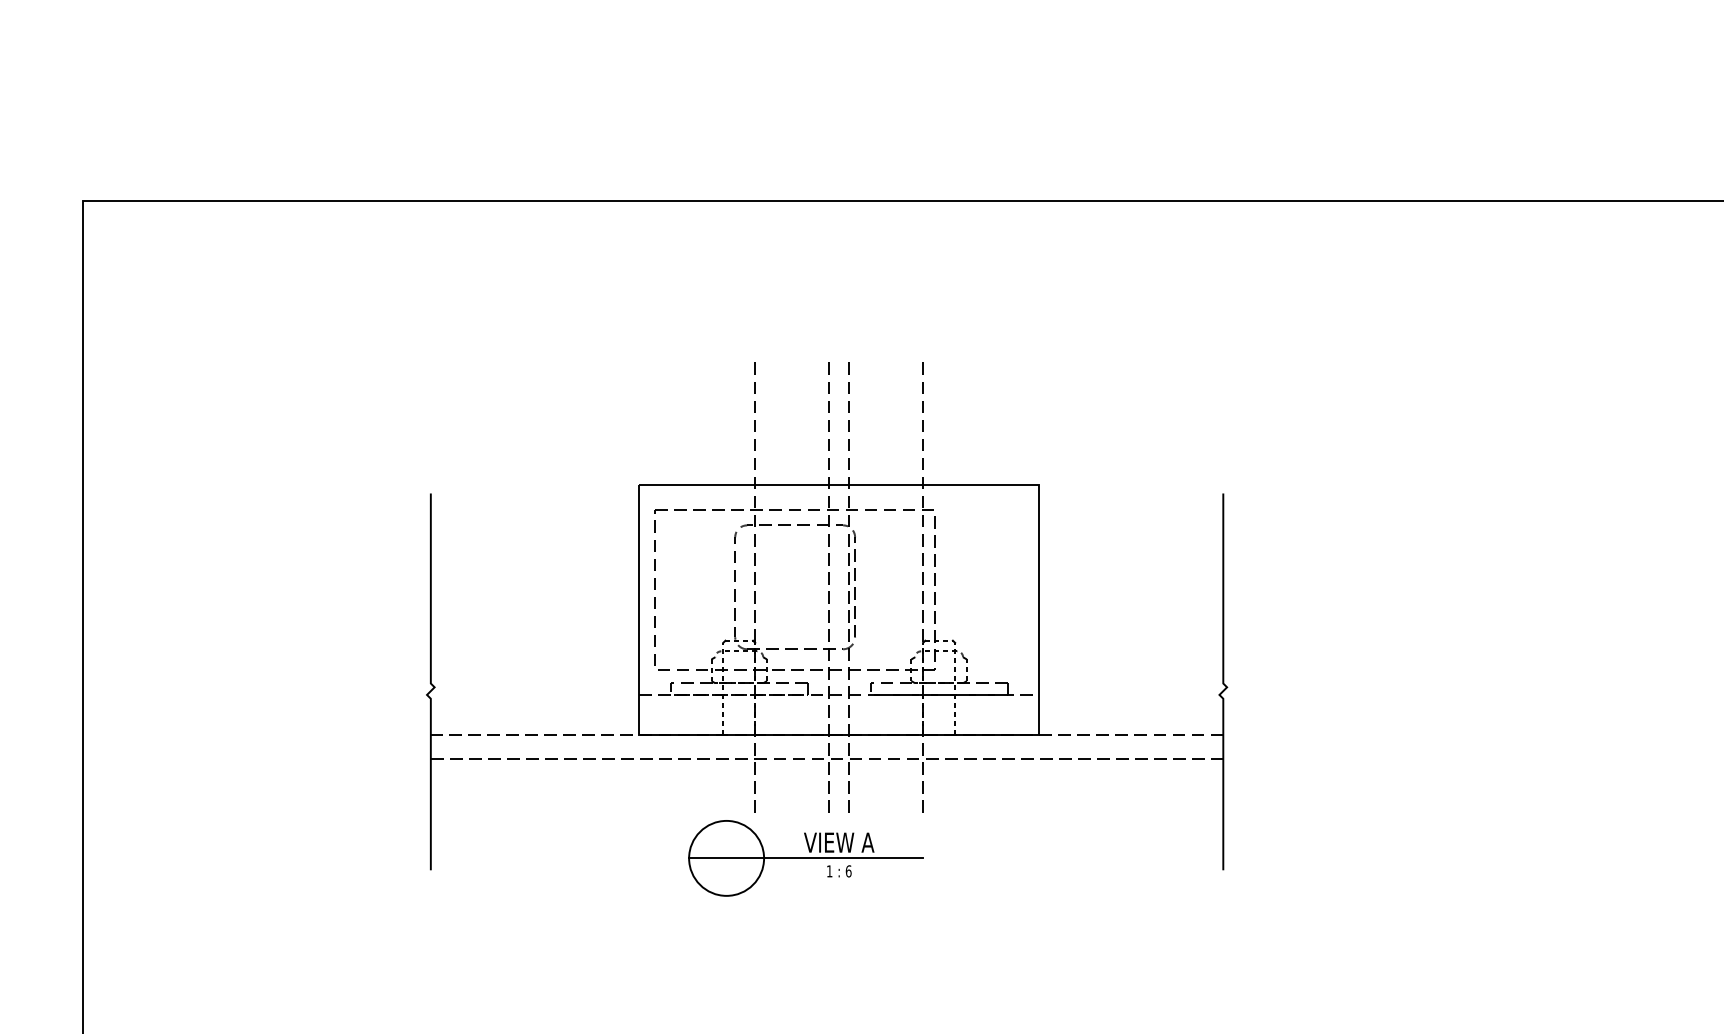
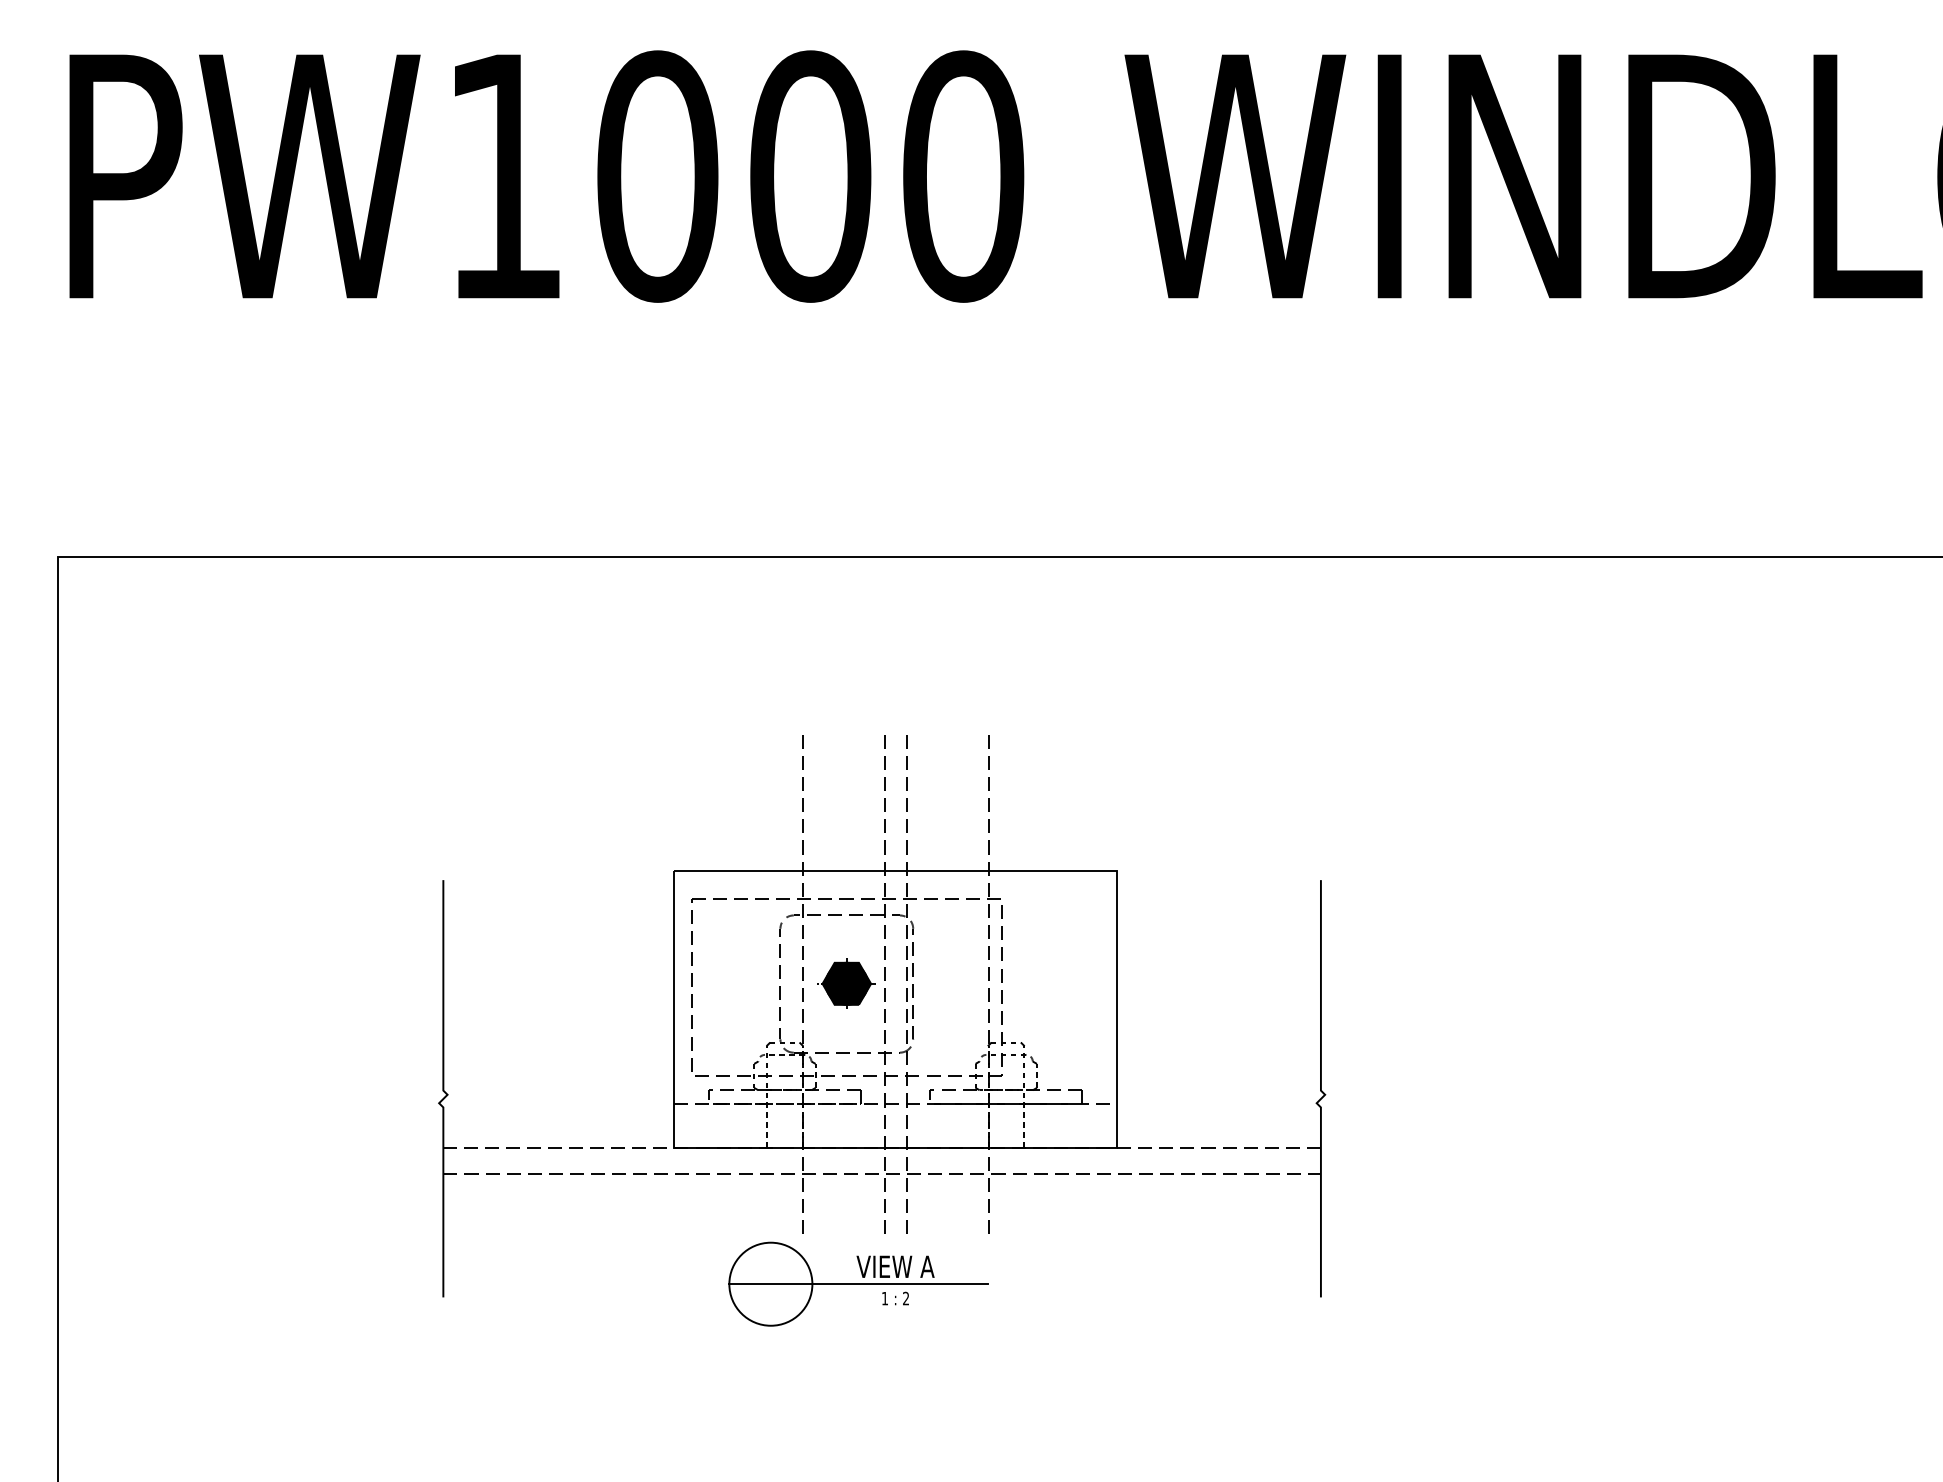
part: (794, 586) -> (846, 983), added
text: (849, 871) -> (906, 1298), 6 -> 2

